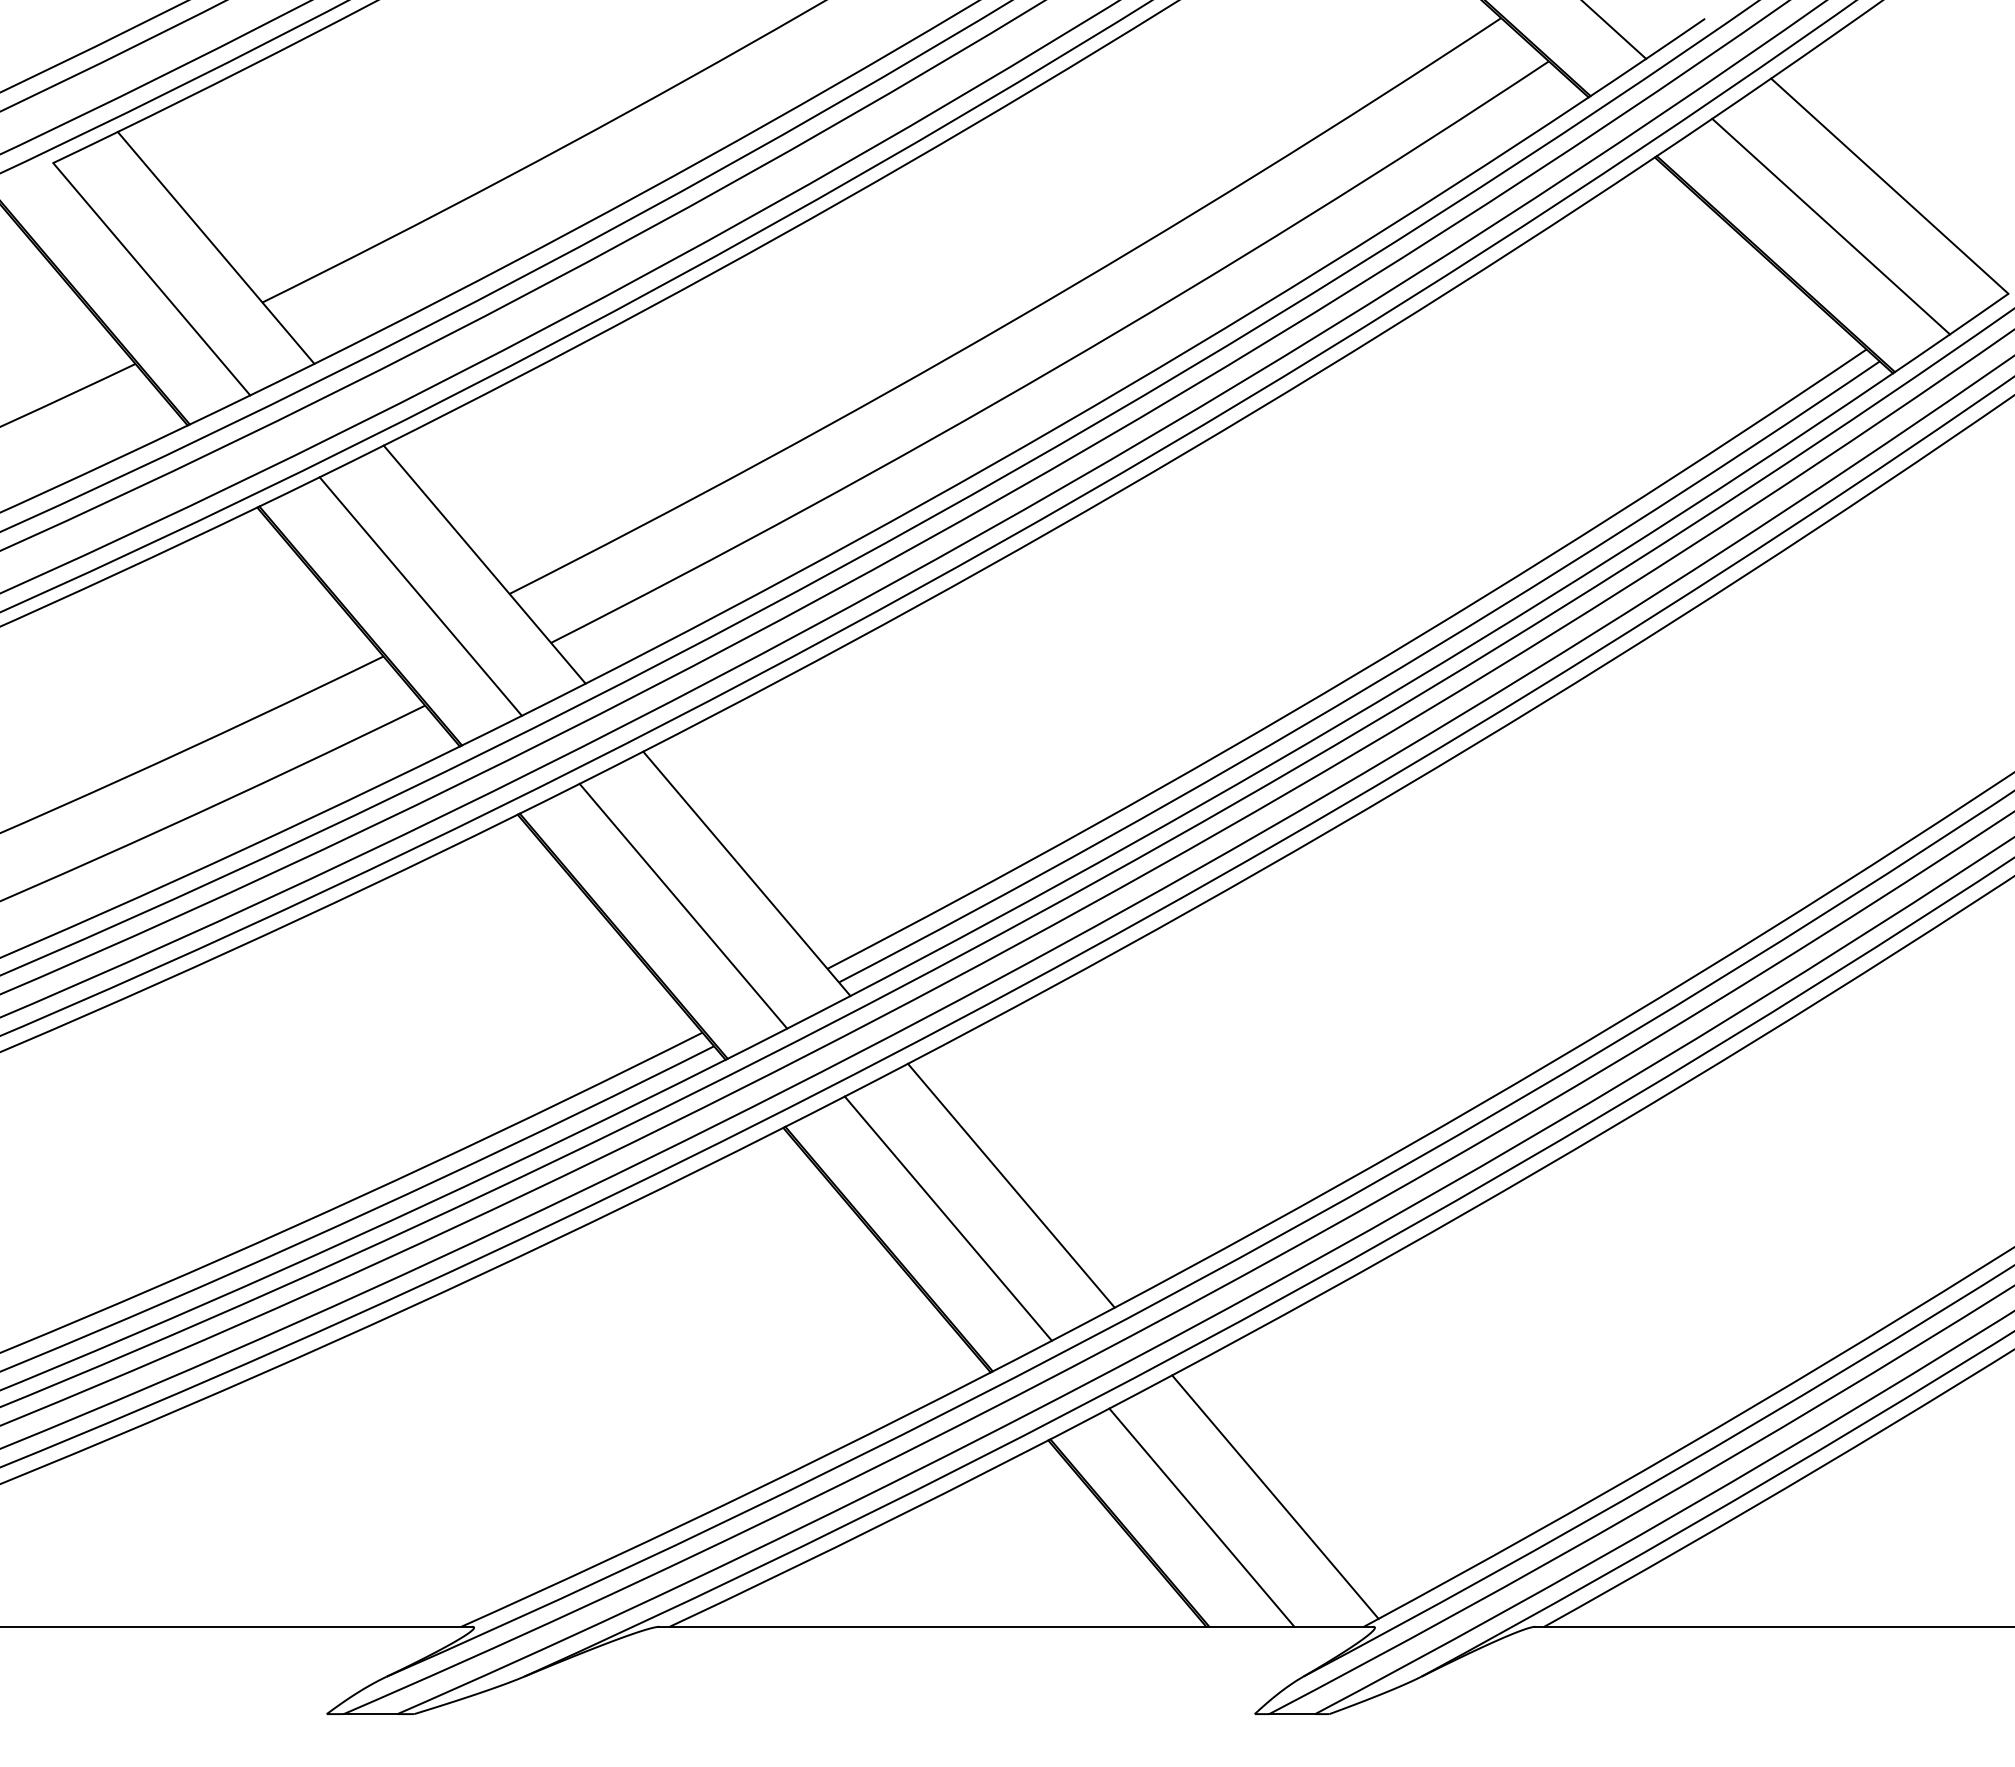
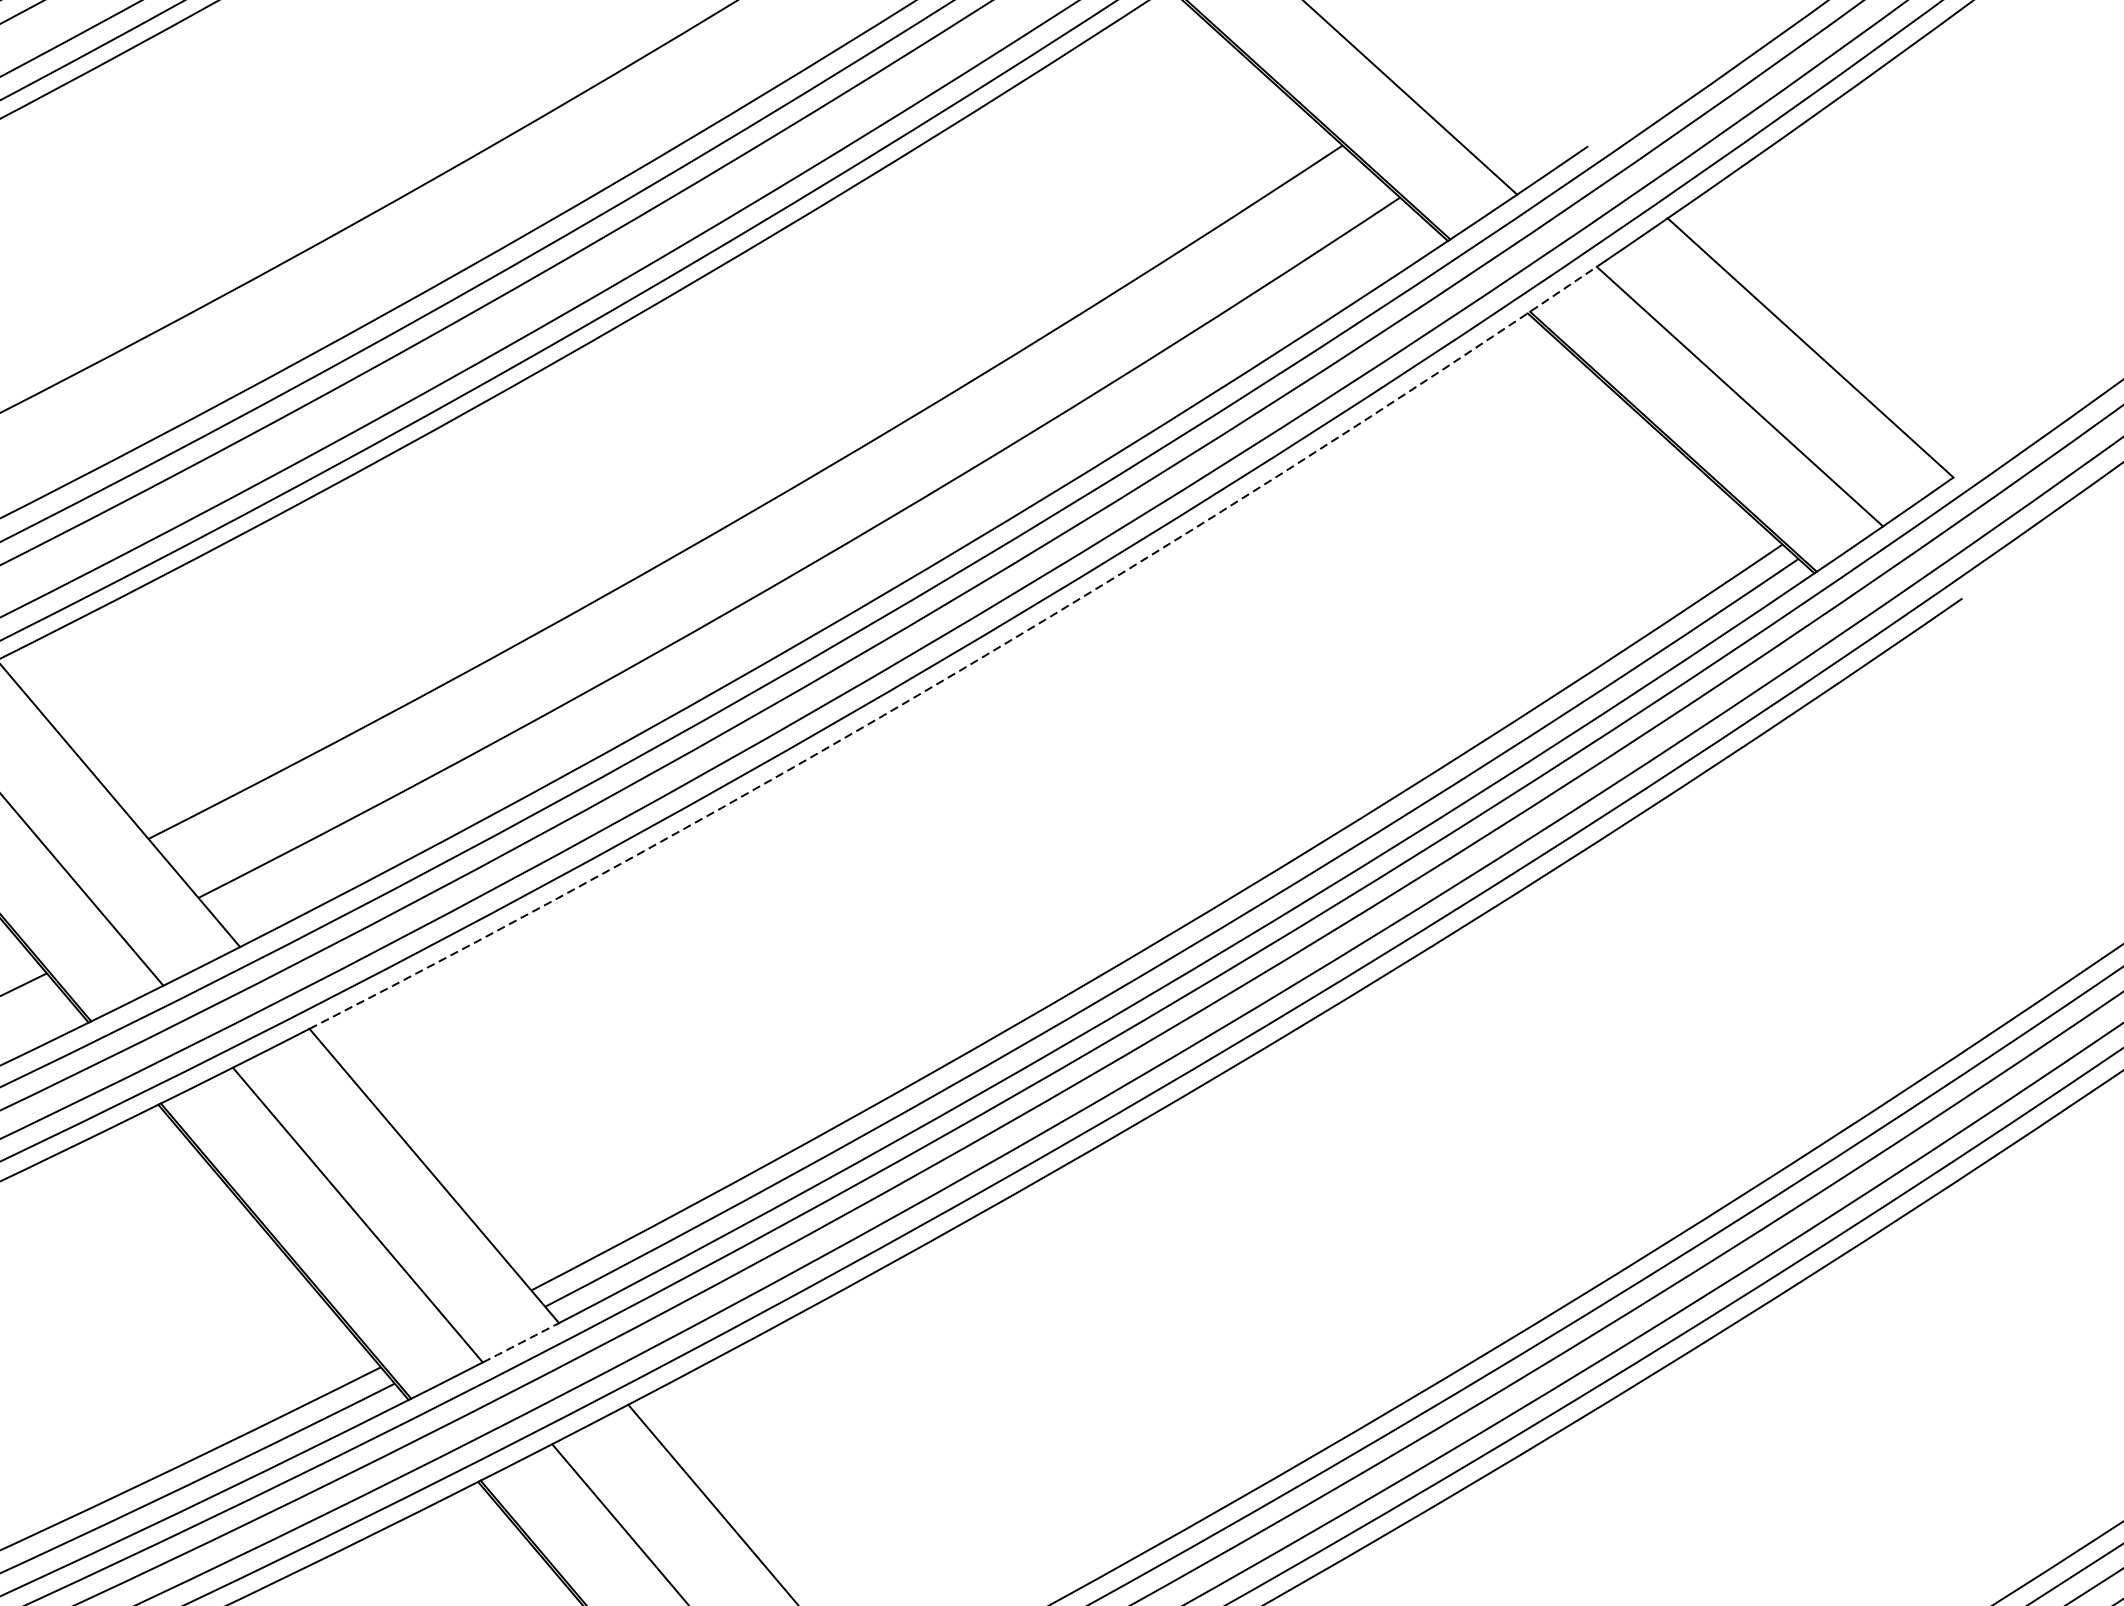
arc: (1187, 451) -> (964, 667), solid -> dashed
arc: (818, 1012) -> (520, 1342), solid -> dashed

